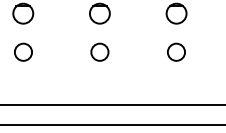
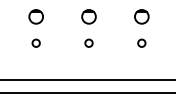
circle: (22, 50) -> (35, 42), size x0.62
circle: (99, 50) -> (88, 42), size x0.62
circle: (176, 50) -> (141, 42), size x0.62

